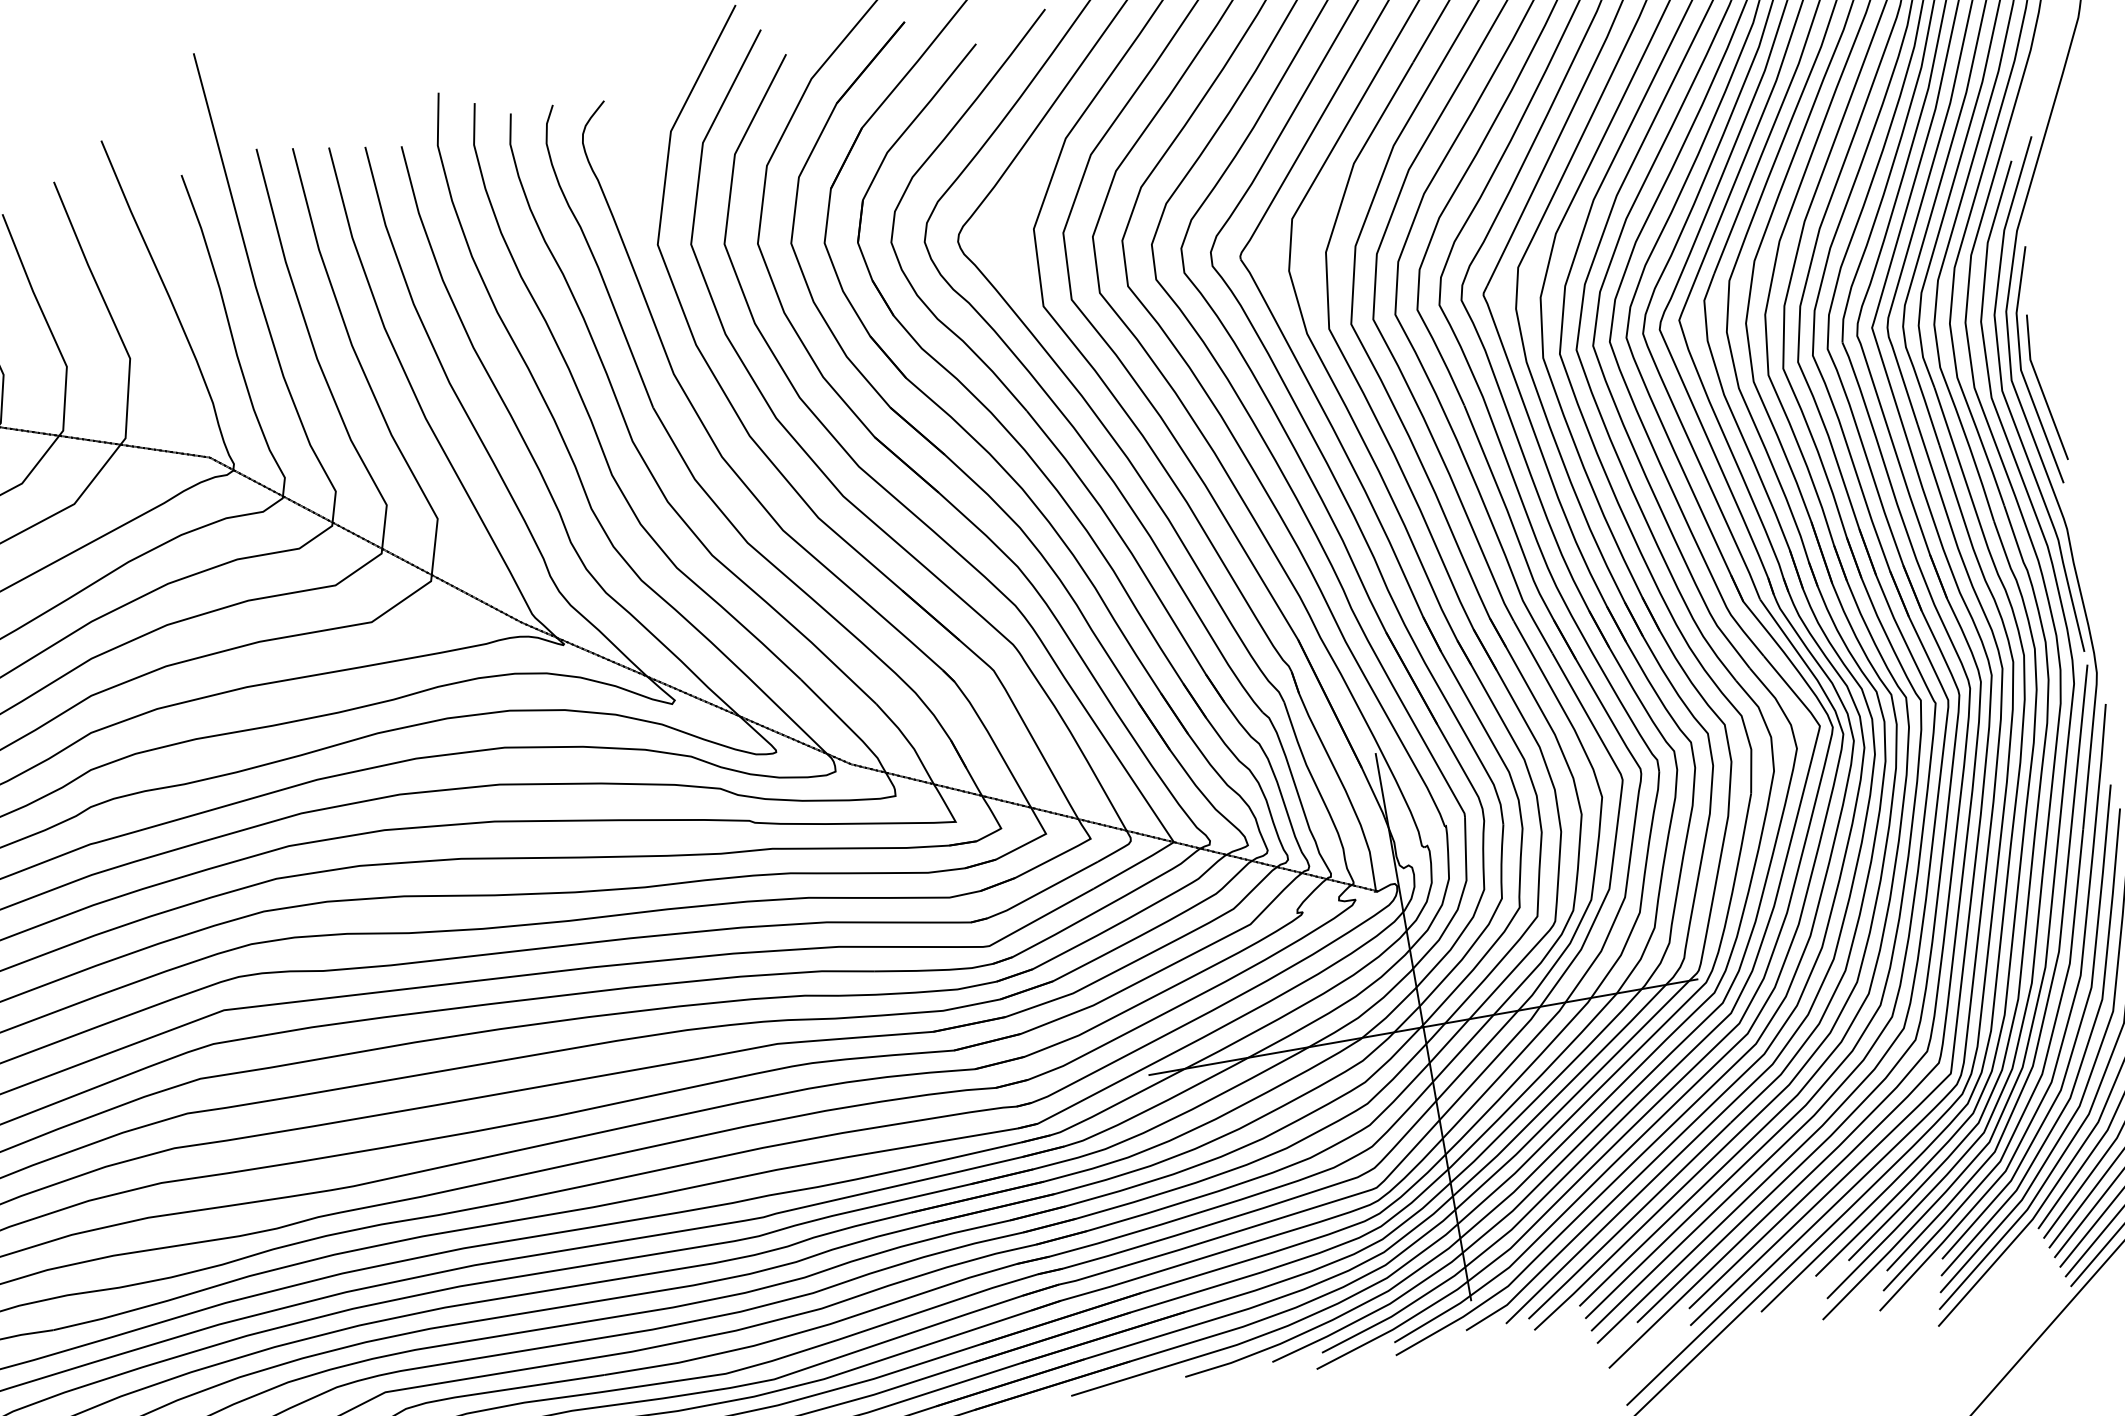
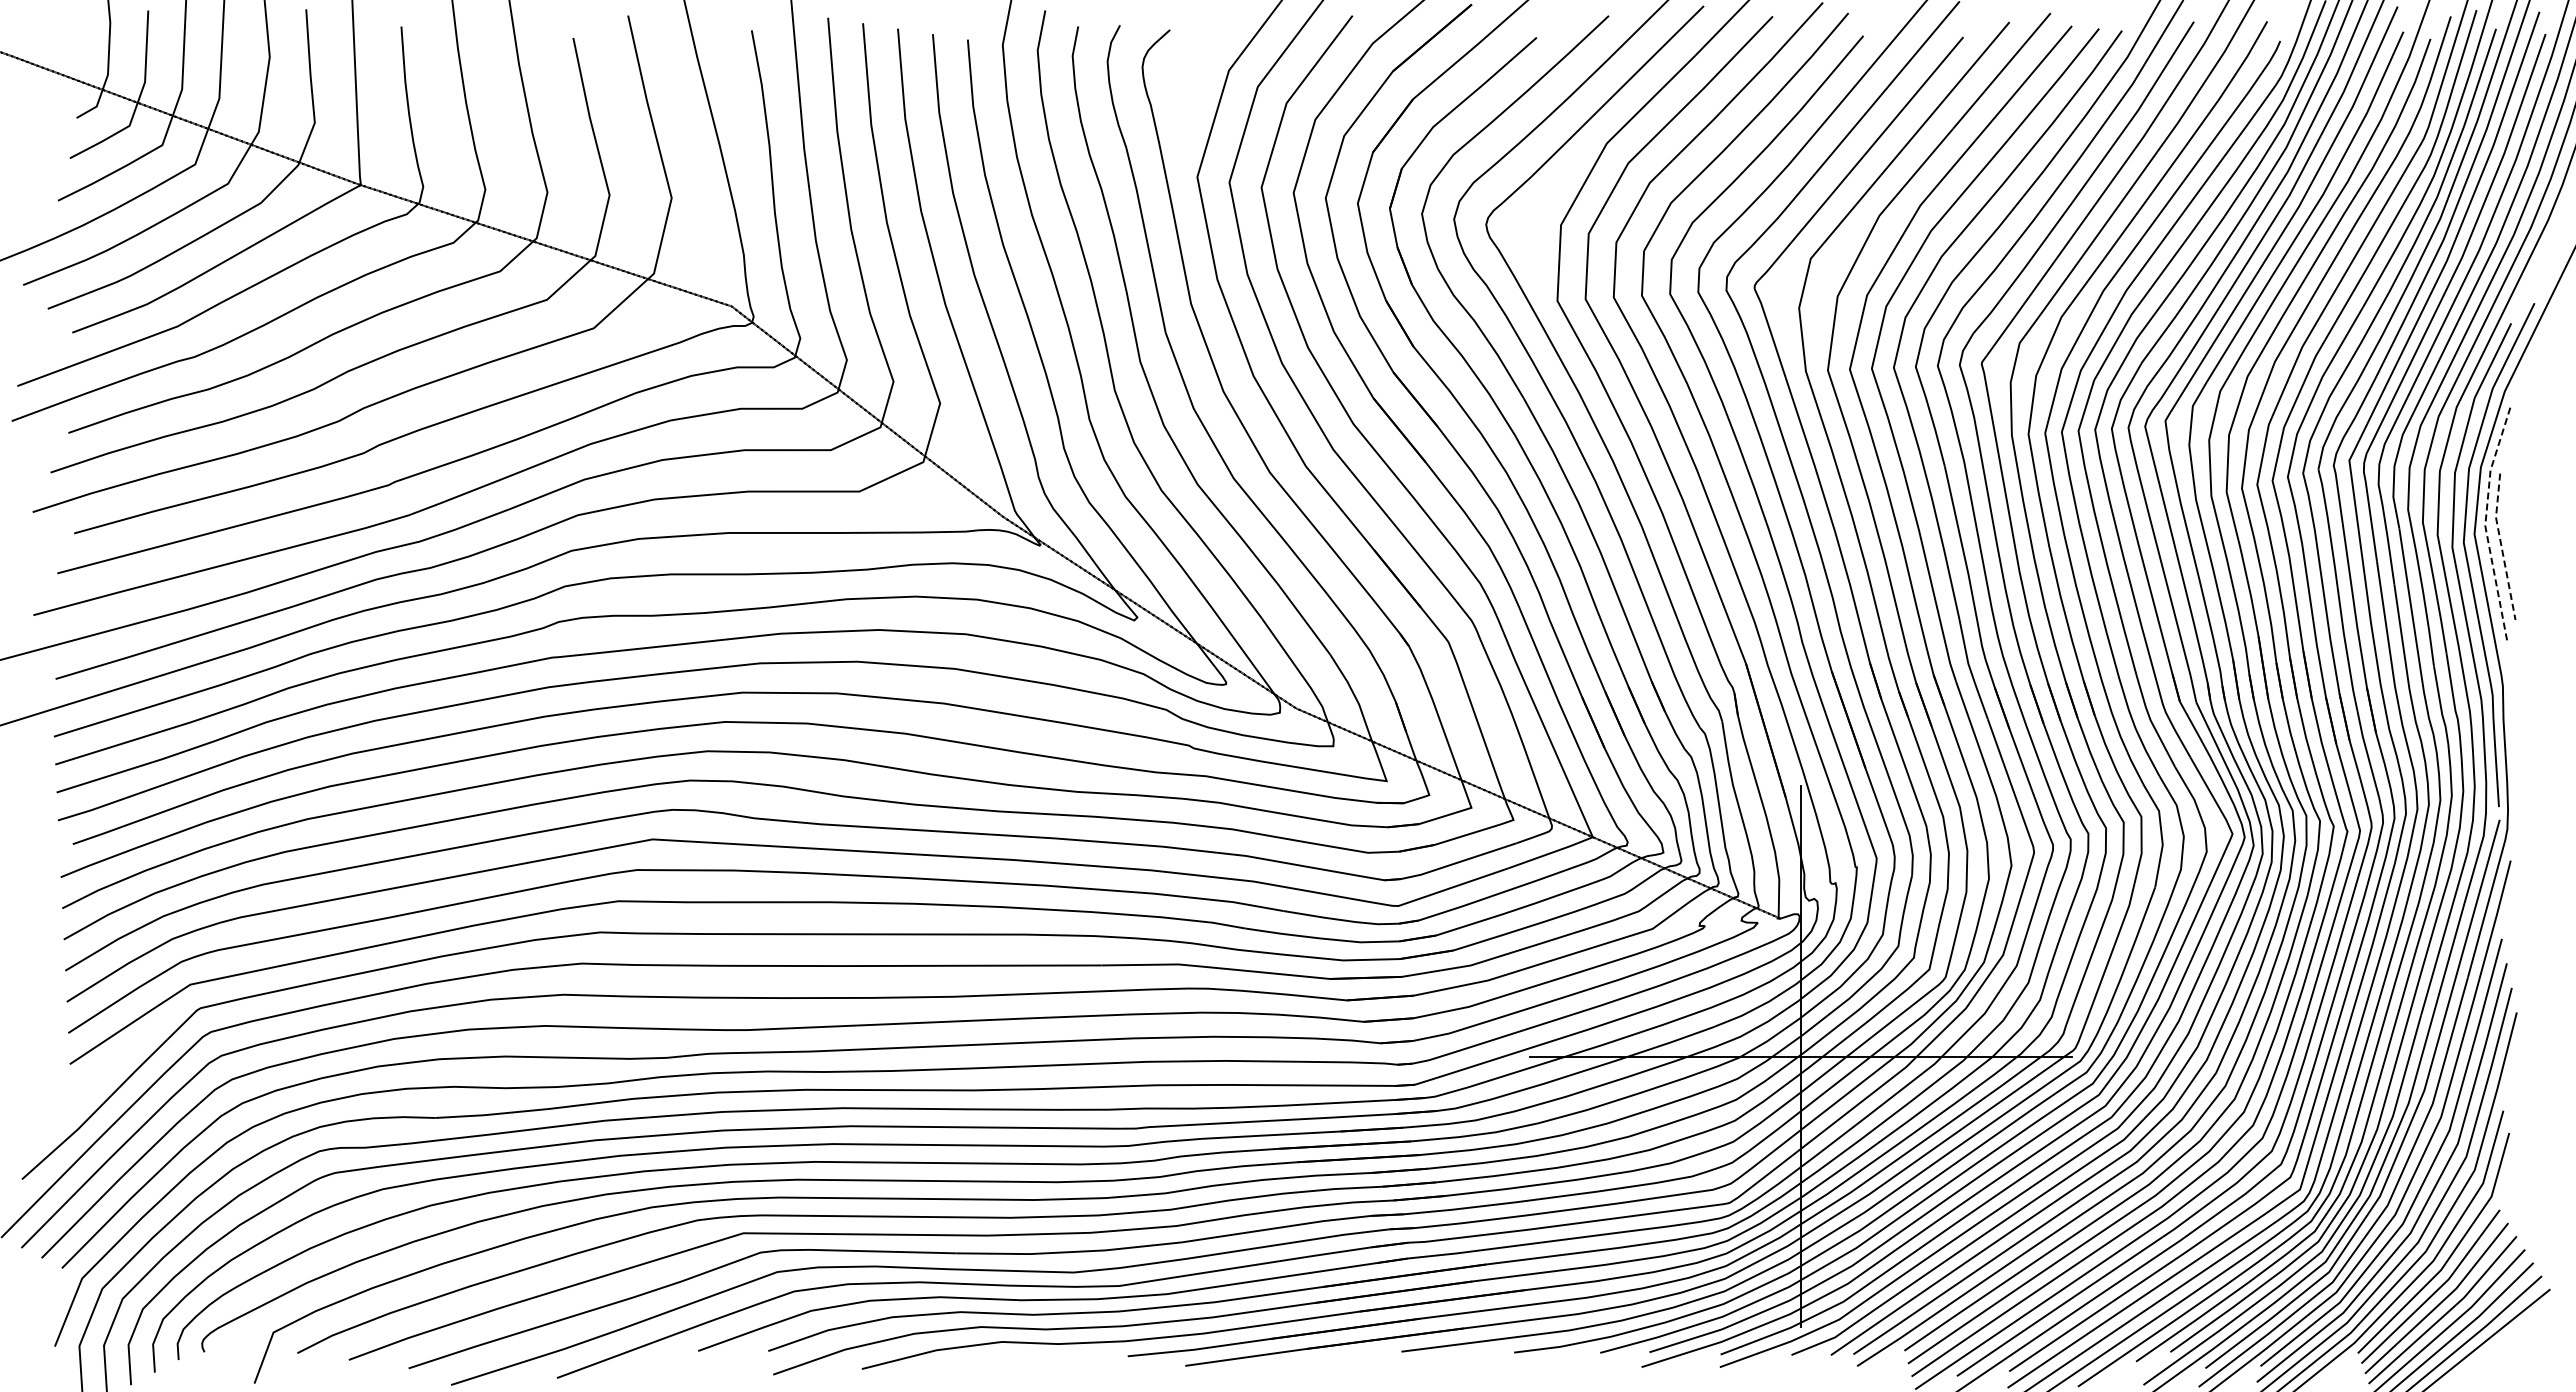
line: (2020, 367) -> (2485, 523), solid -> dashed
line: (2041, 388) -> (2501, 546), solid -> dashed

